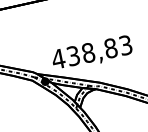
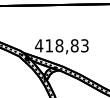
text: (73, 55) -> (49, 45), 438,83 -> 418,83

